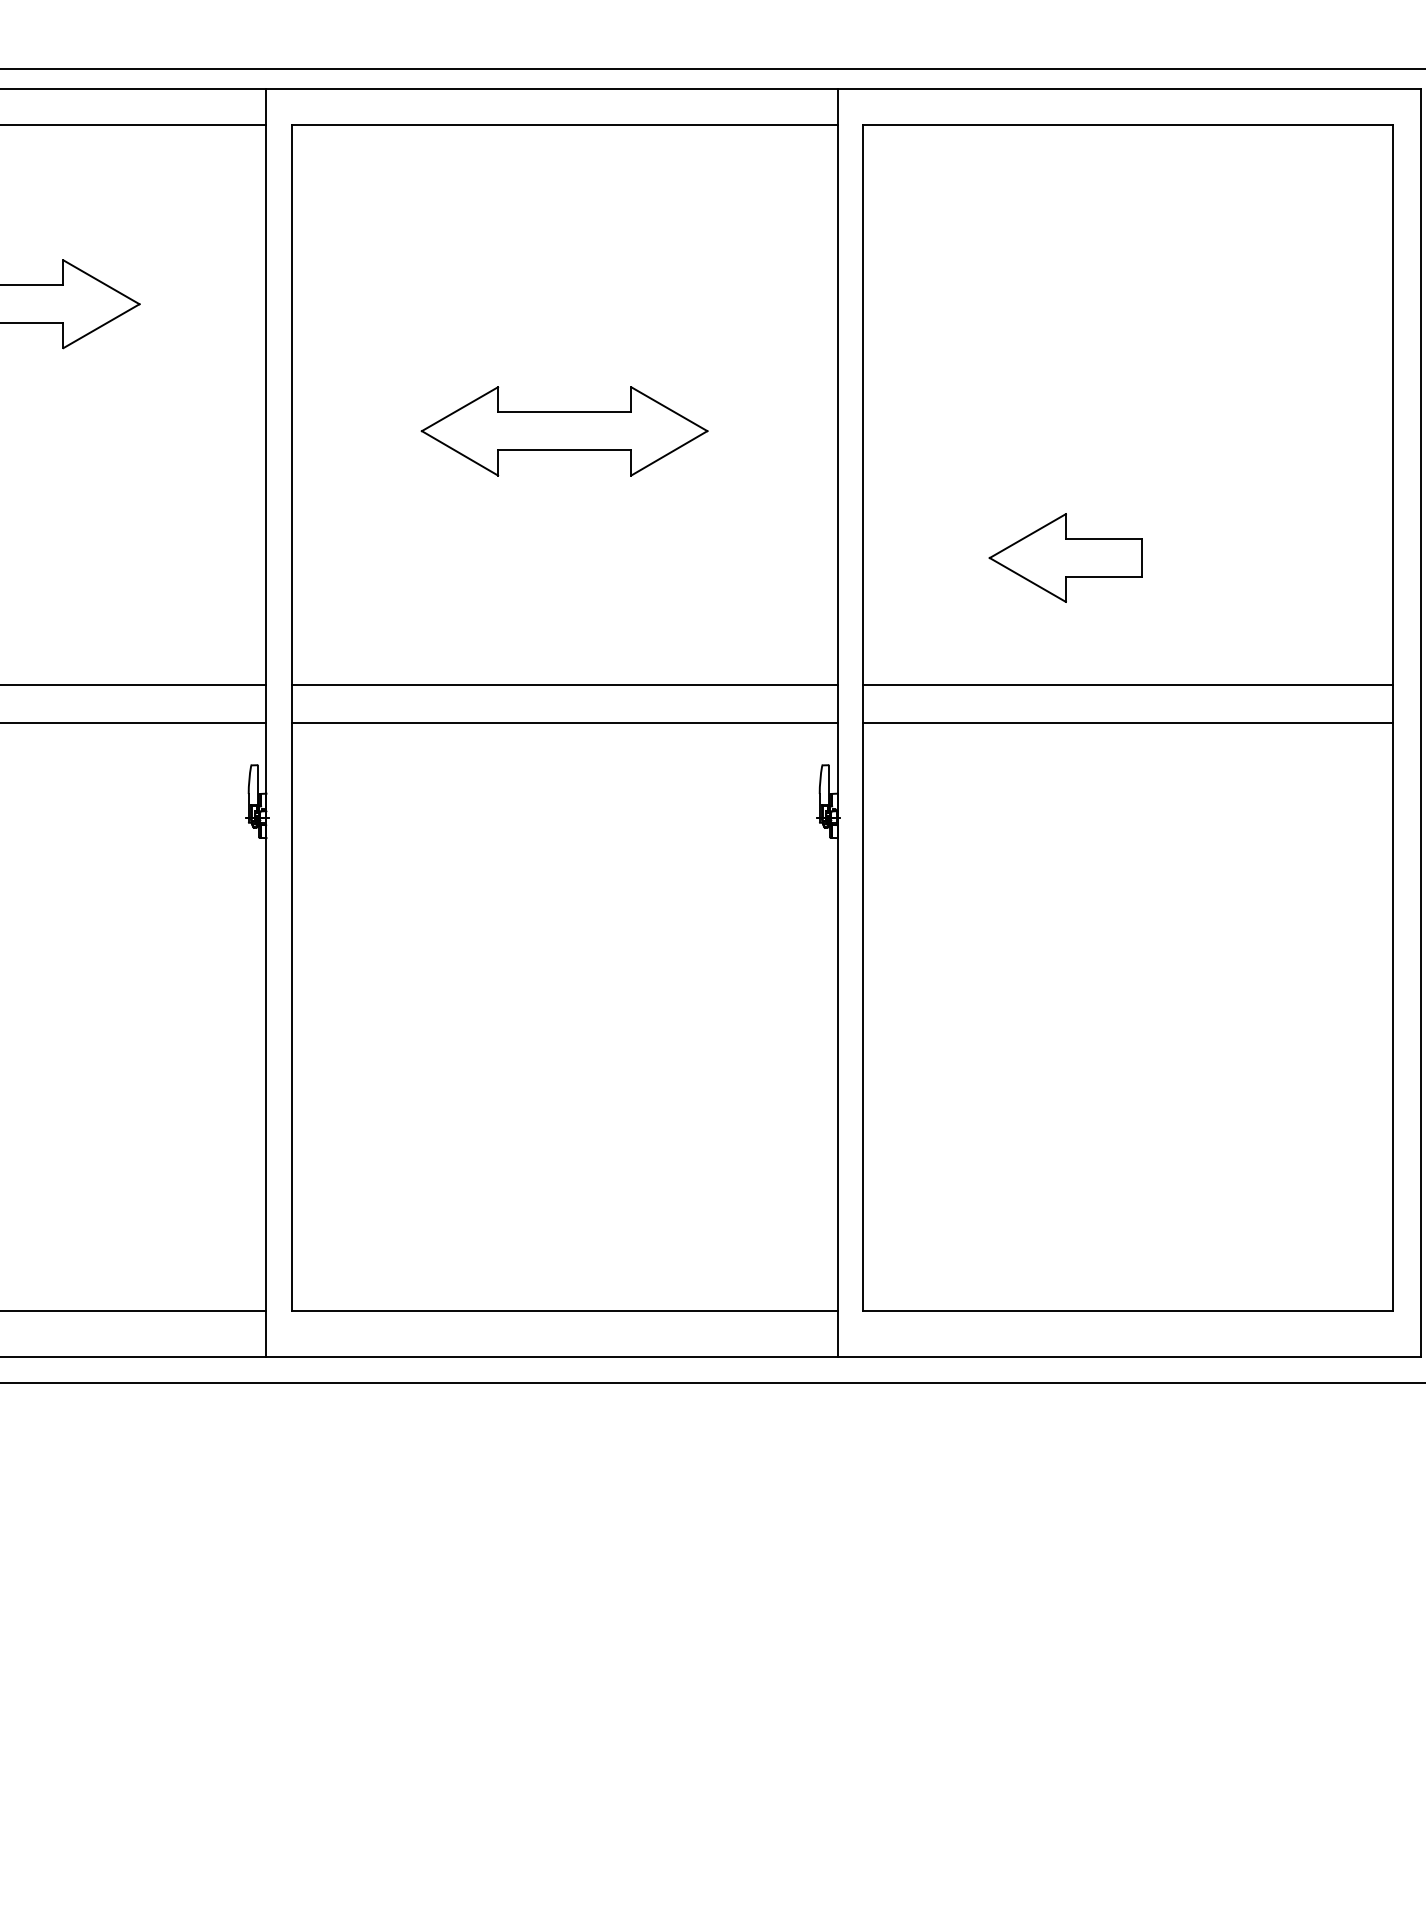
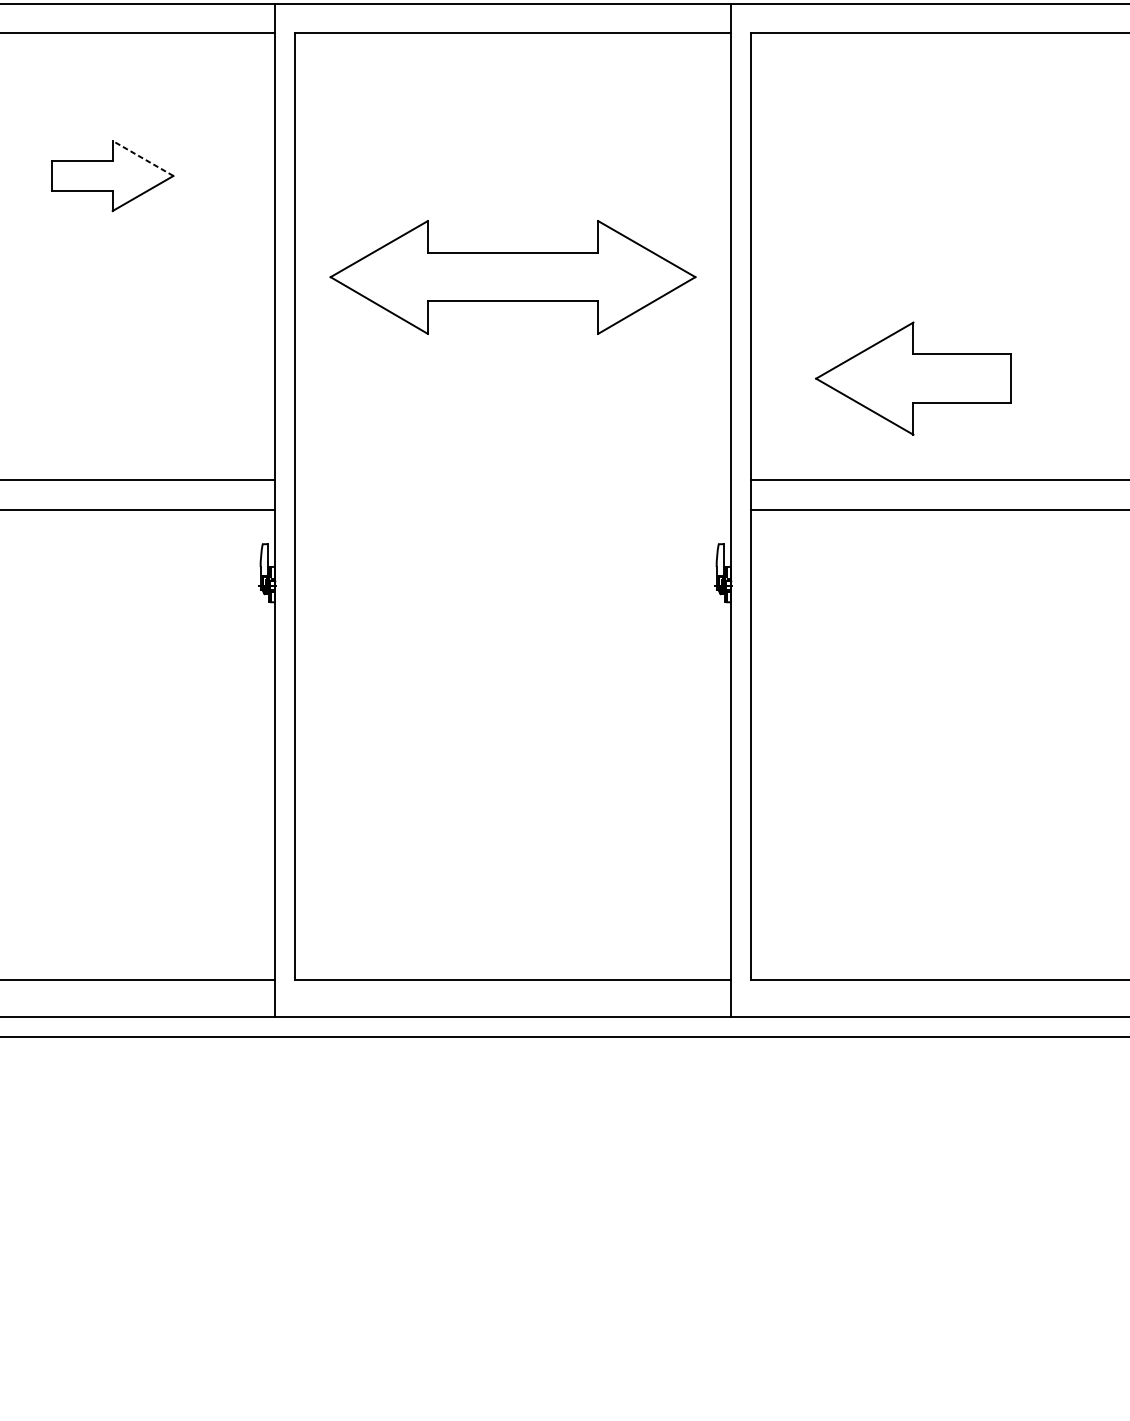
line: (101, 282) -> (143, 158), solid -> dashed
part: (564, 431) -> (512, 277), size x1.6
part: (1065, 557) -> (912, 378), size x1.6
line: (564, 684) -> (512, 479), removed
line: (564, 722) -> (512, 510), removed

